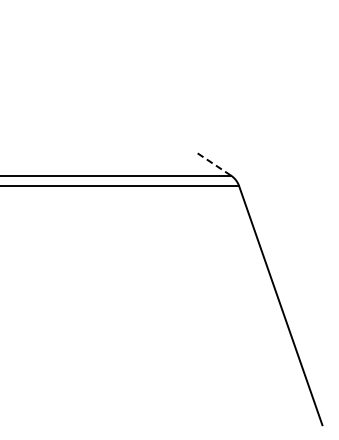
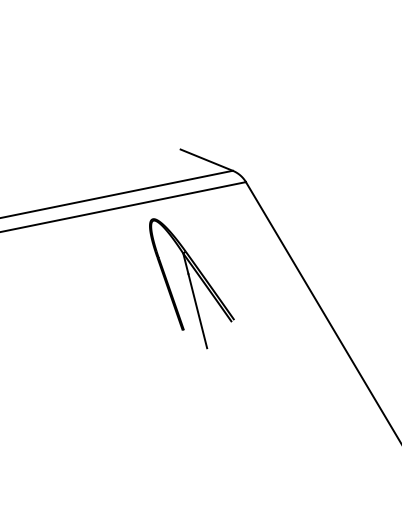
line: (212, 163) -> (206, 160), dashed -> solid
part: (183, 252) -> (192, 280), added

